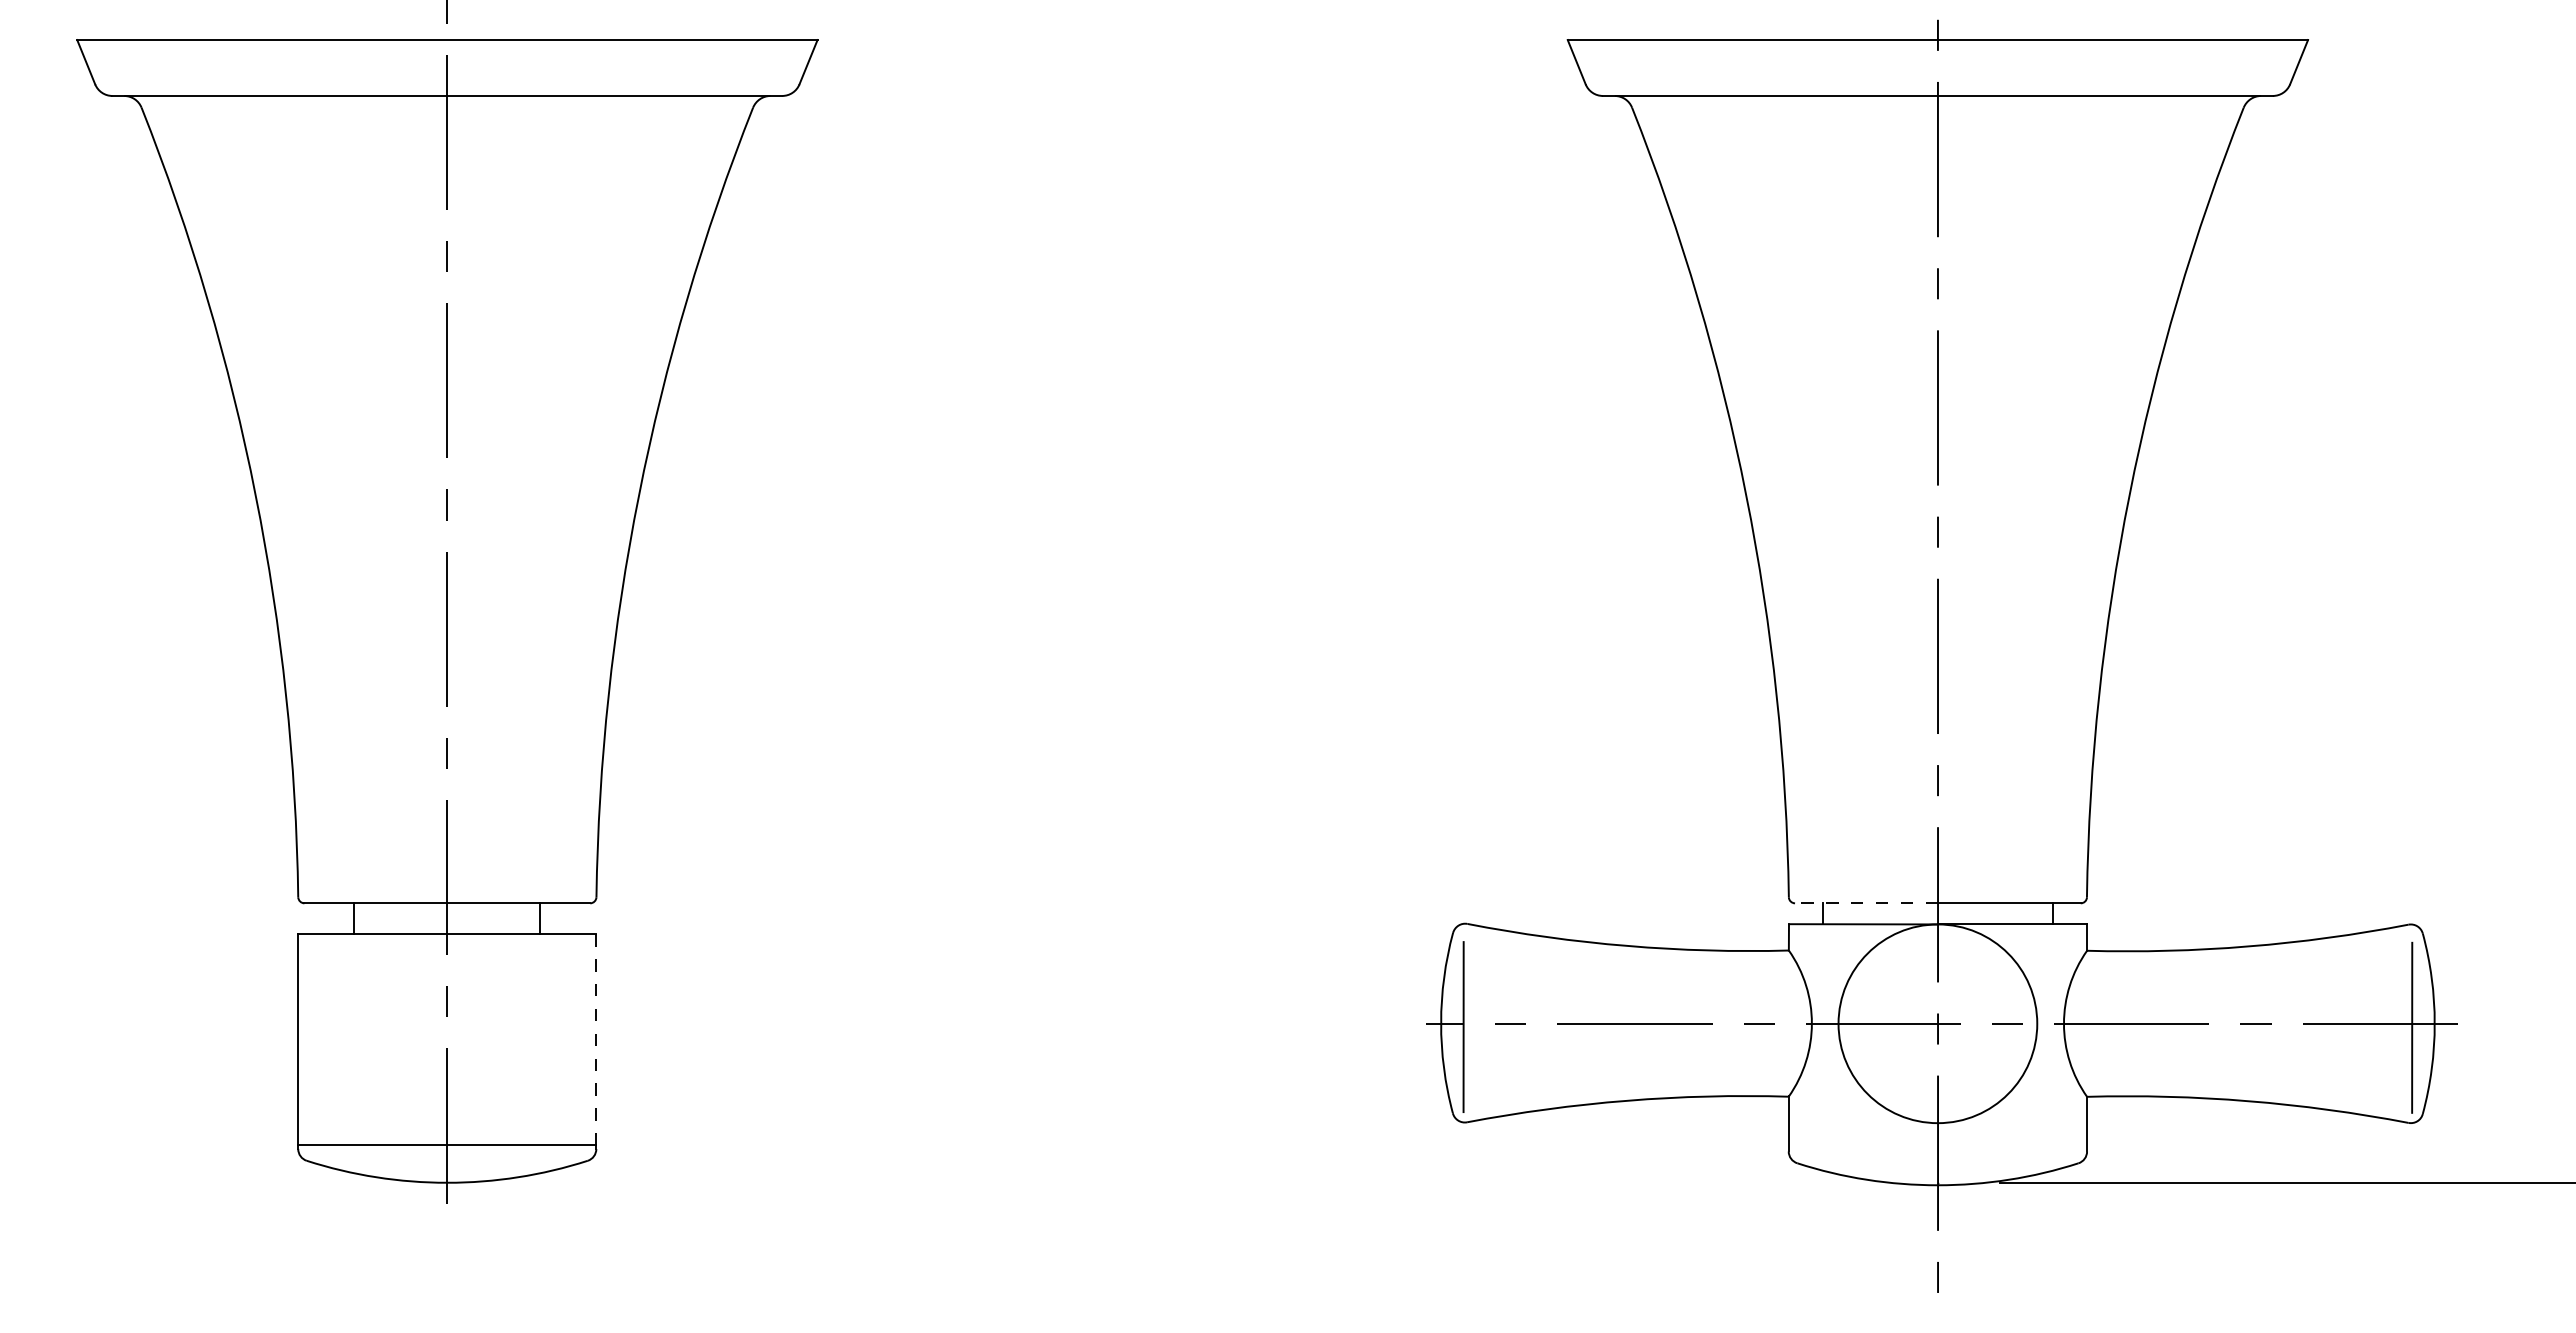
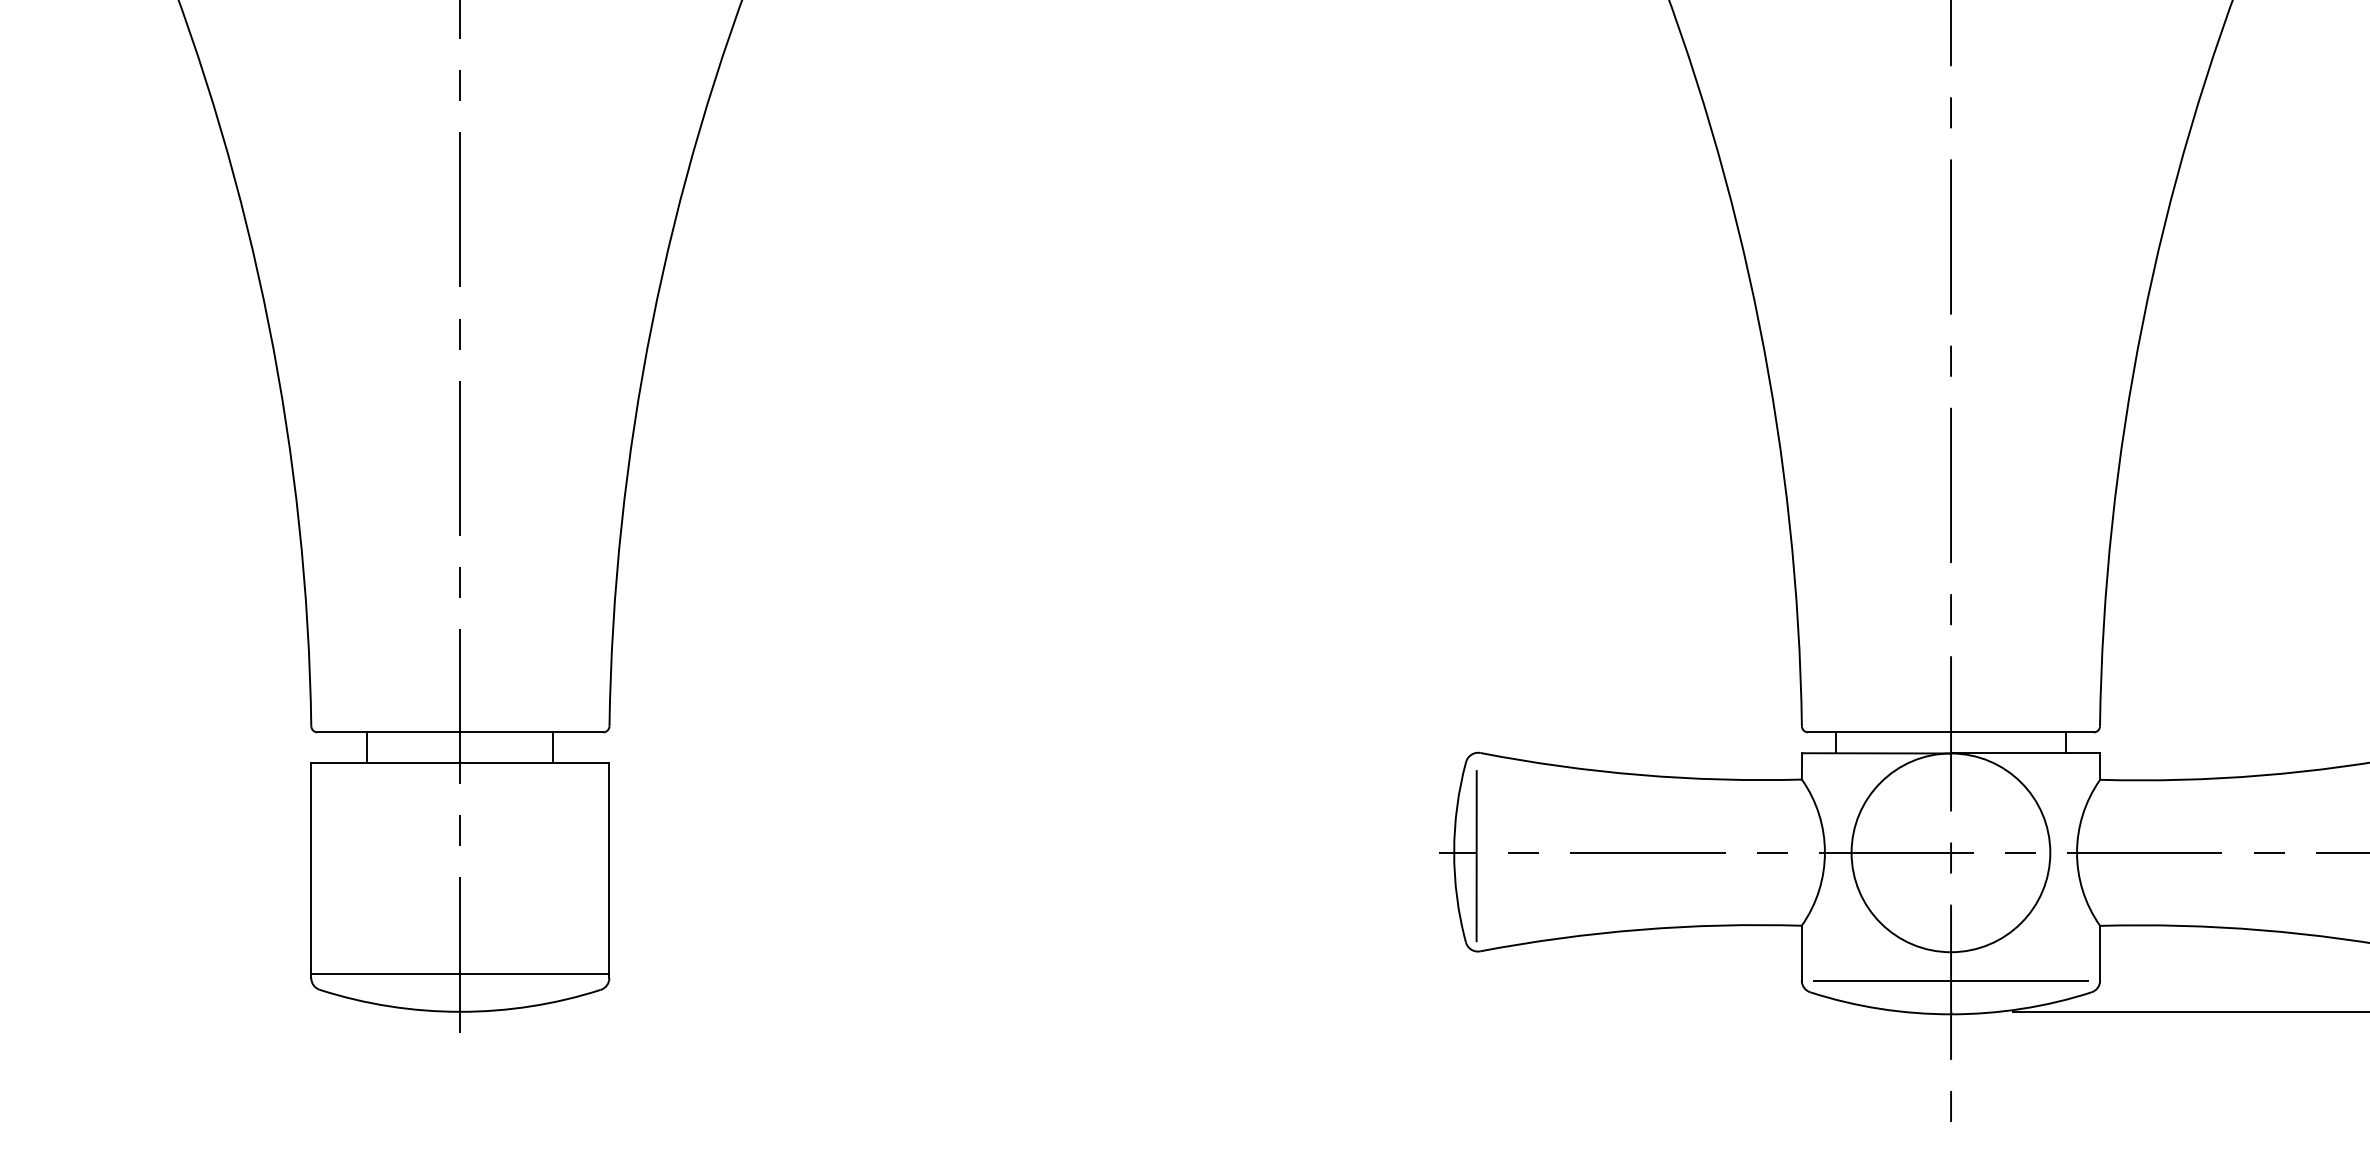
line: (1865, 903) -> (1878, 732), dashed -> solid
line: (596, 1039) -> (609, 868), dashed -> solid
line: (1937, 1151) -> (1950, 980), added

